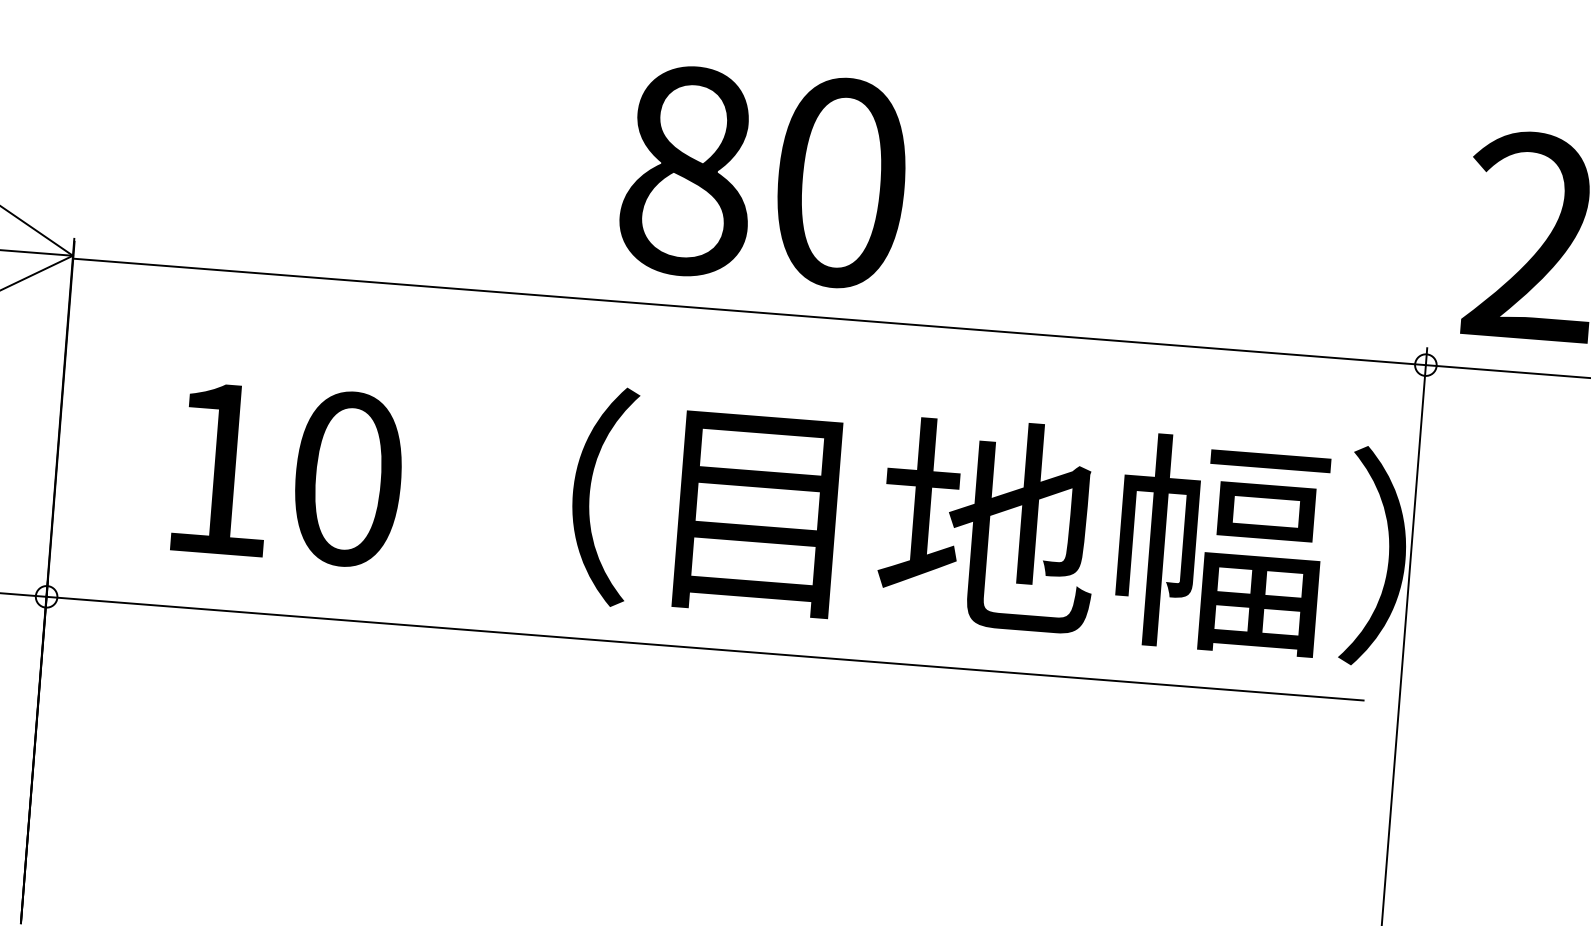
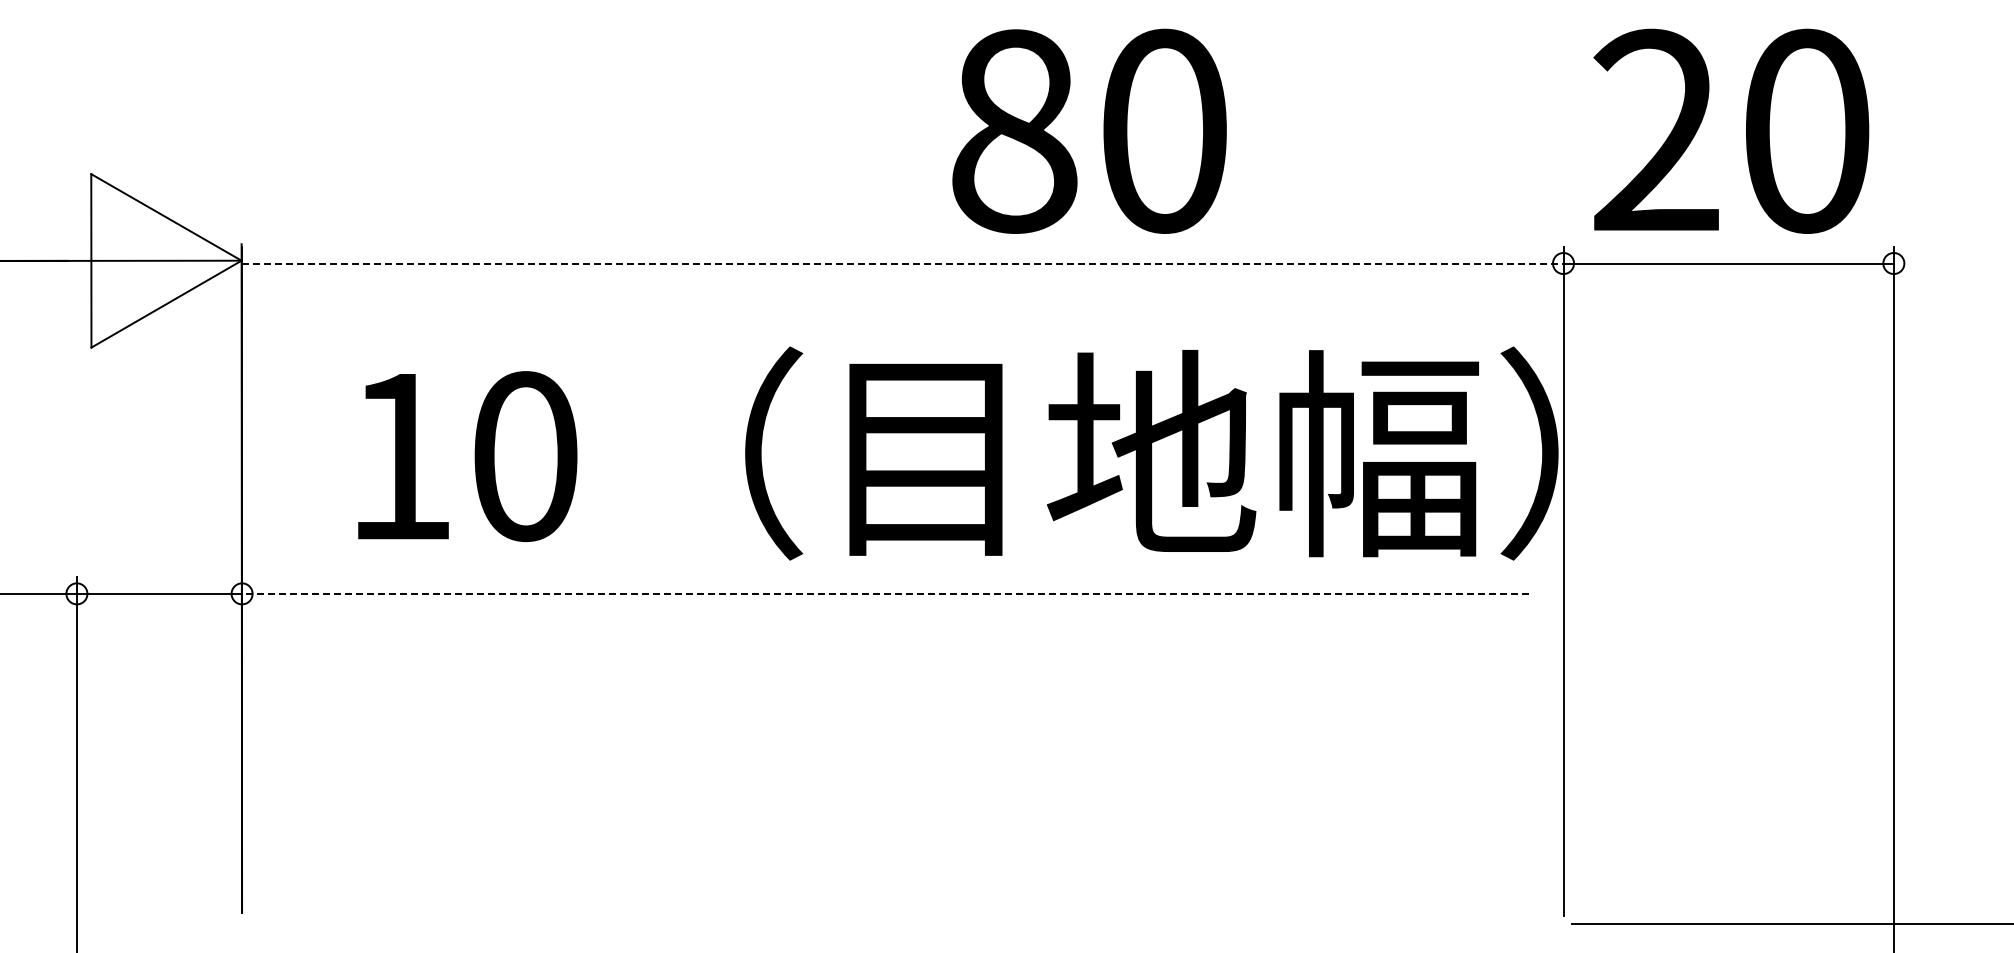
text: (764, 176) -> (1089, 130), moved
line: (749, 311) -> (902, 263), solid -> dashed
line: (704, 648) -> (884, 593), solid -> dashed

